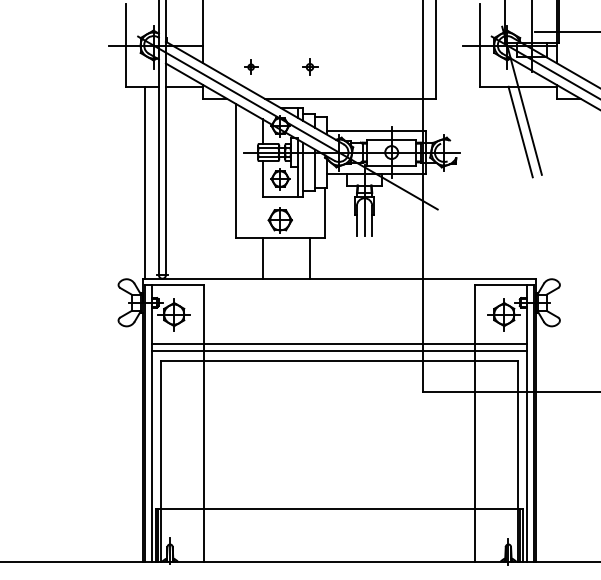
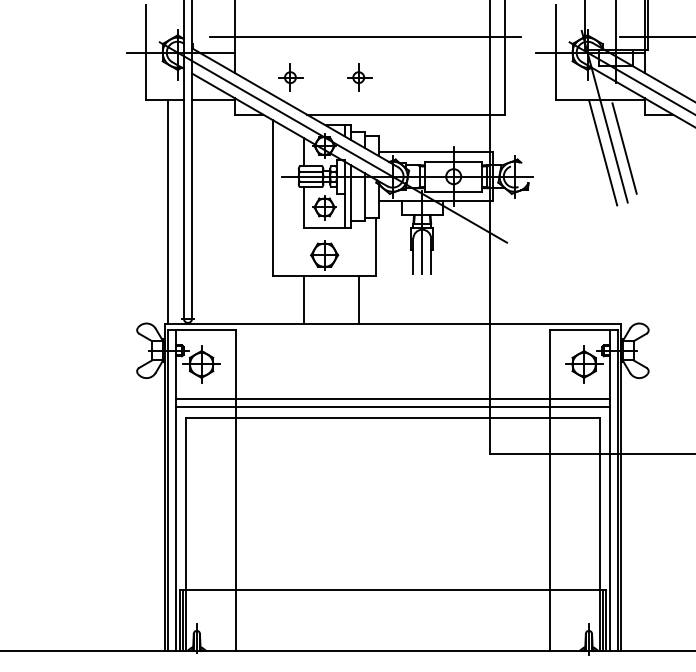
line: (315, 31) -> (365, 36), added
part: (251, 67) -> (291, 78), size x1.67
part: (310, 67) -> (359, 78), size x1.43
line: (538, 128) -> (623, 148), added

